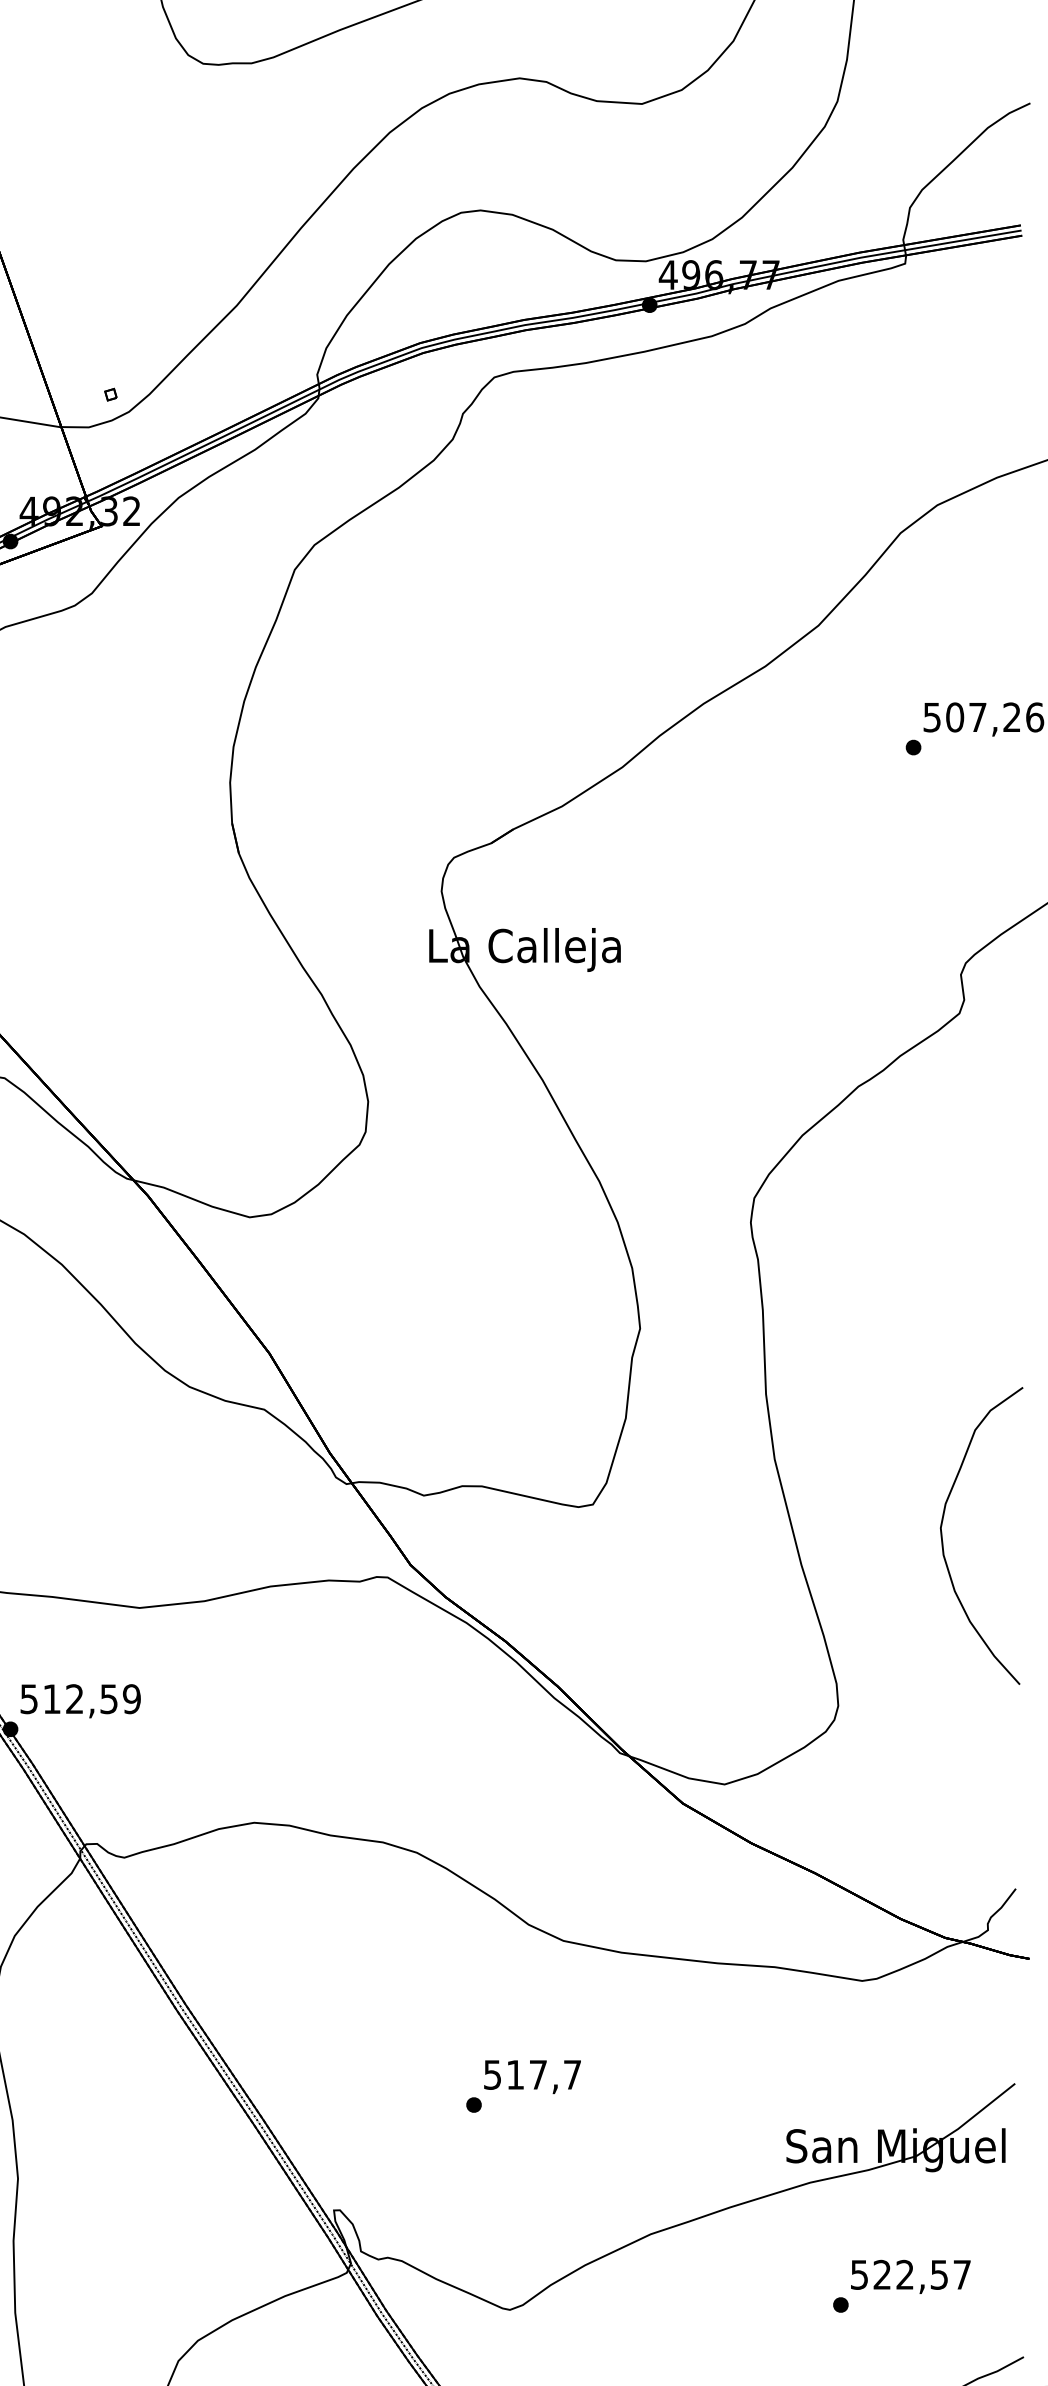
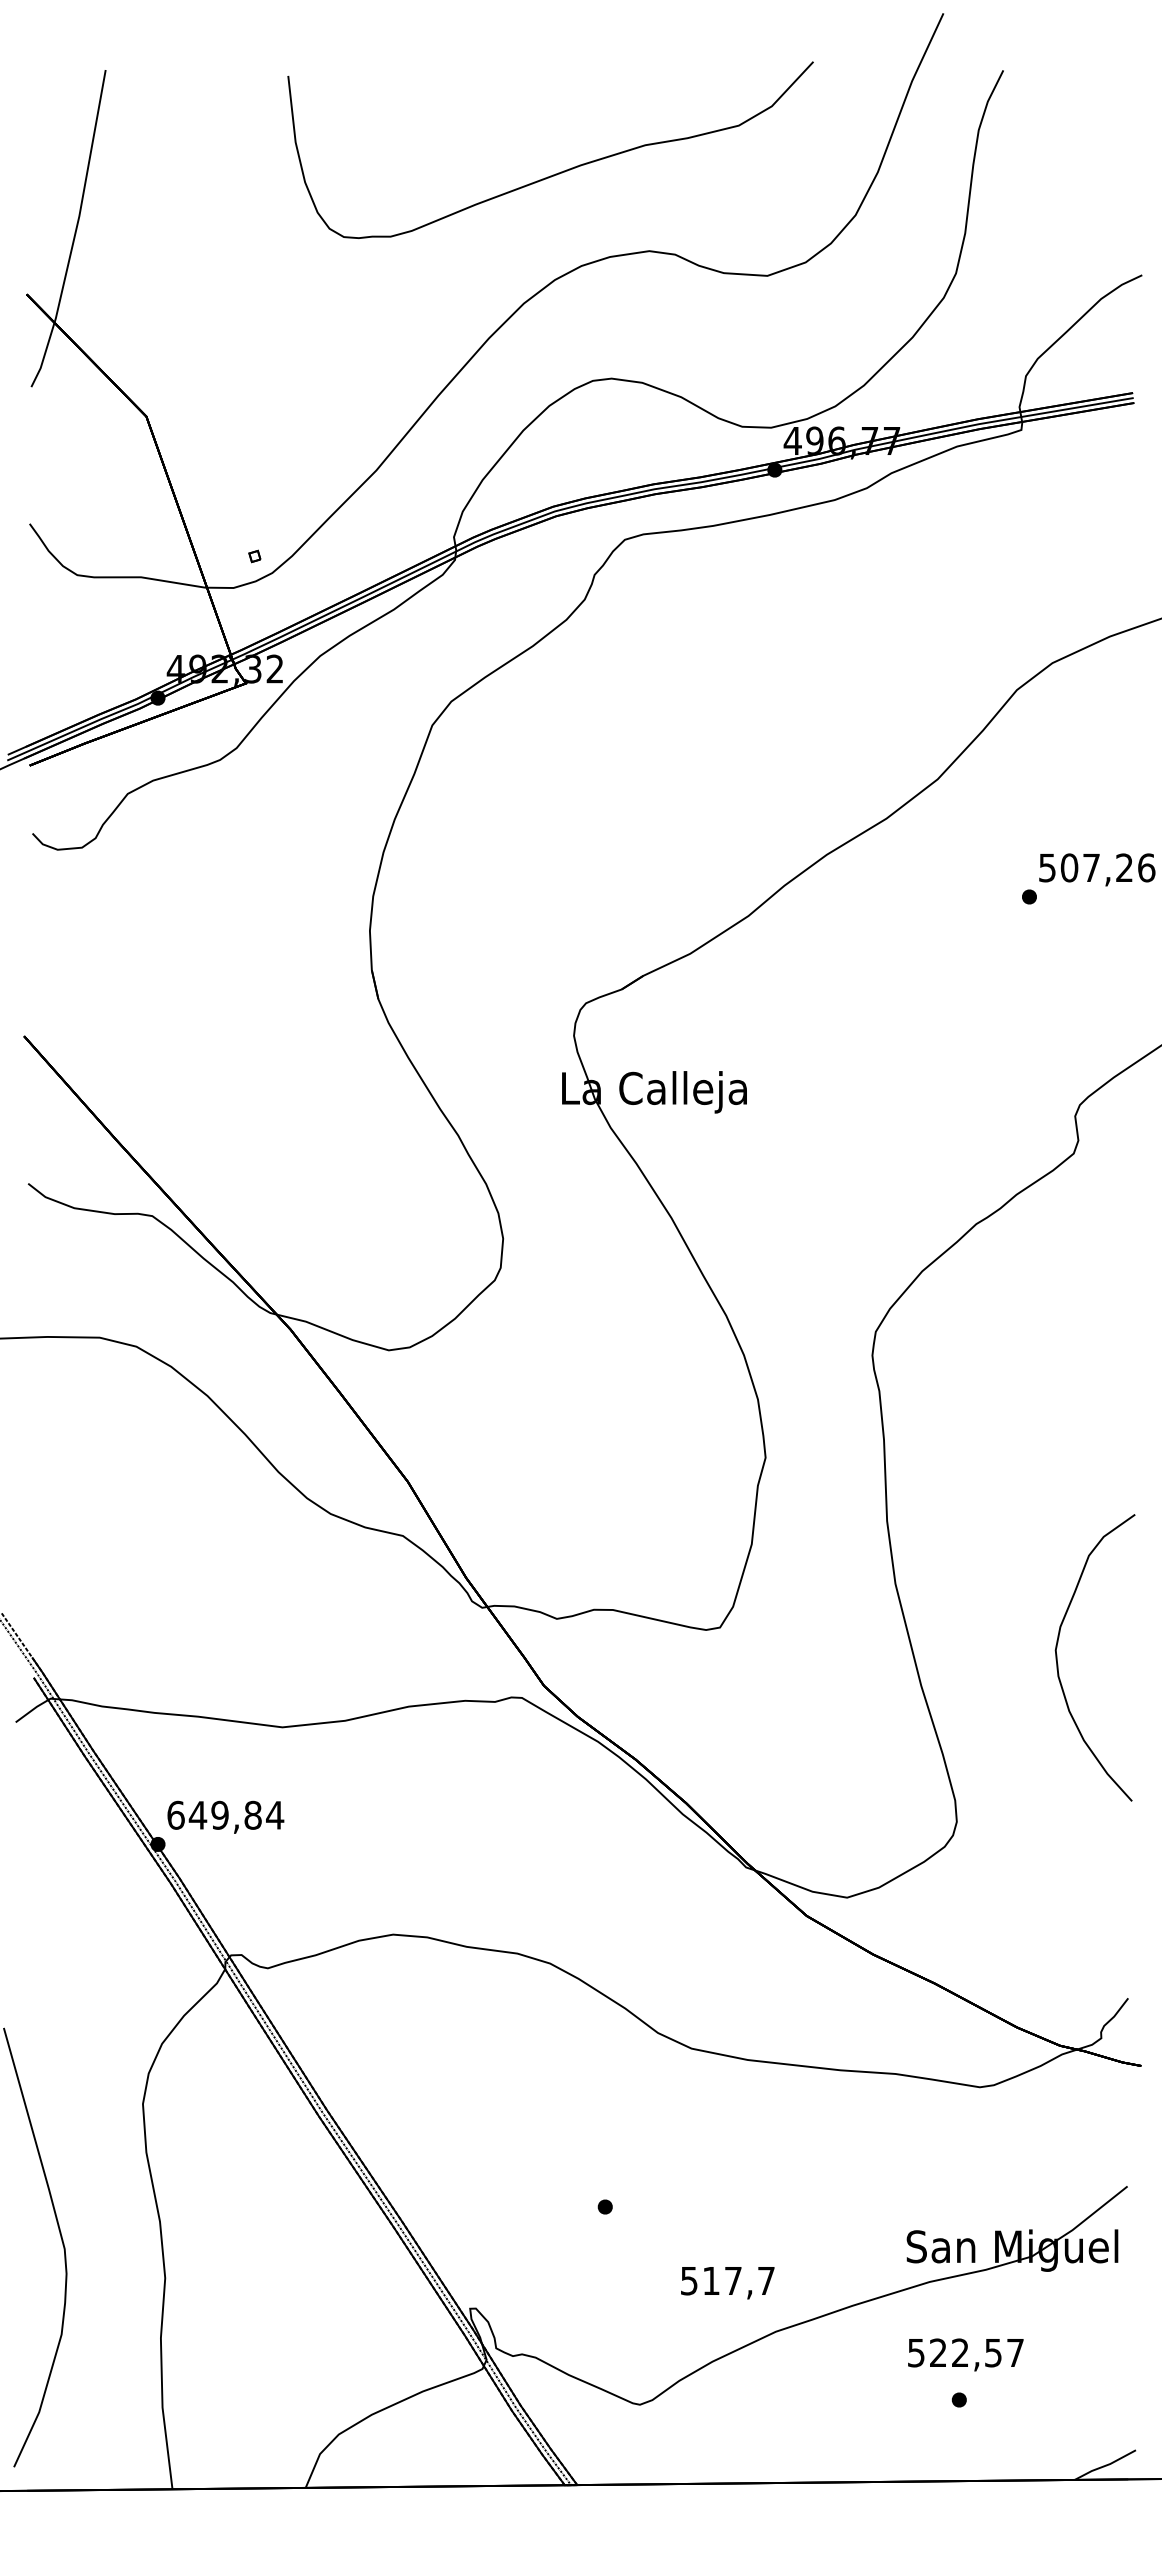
text: (80, 1698) -> (225, 1814), 512,59 -> 649,84
text: (532, 2077) -> (727, 2283), moved
text: (910, 2276) -> (965, 2354), moved

